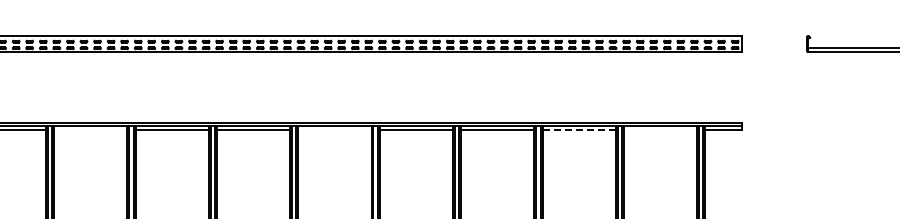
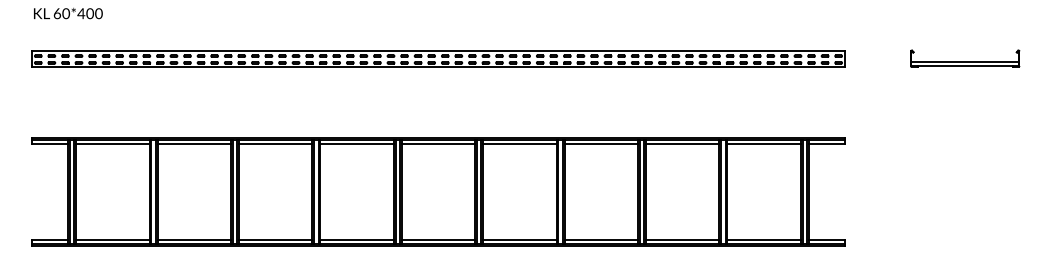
line: (89, 129) -> (193, 144), added
line: (334, 129) -> (438, 144), added
line: (578, 129) -> (682, 144), dashed -> solid
line: (659, 129) -> (763, 144), added

